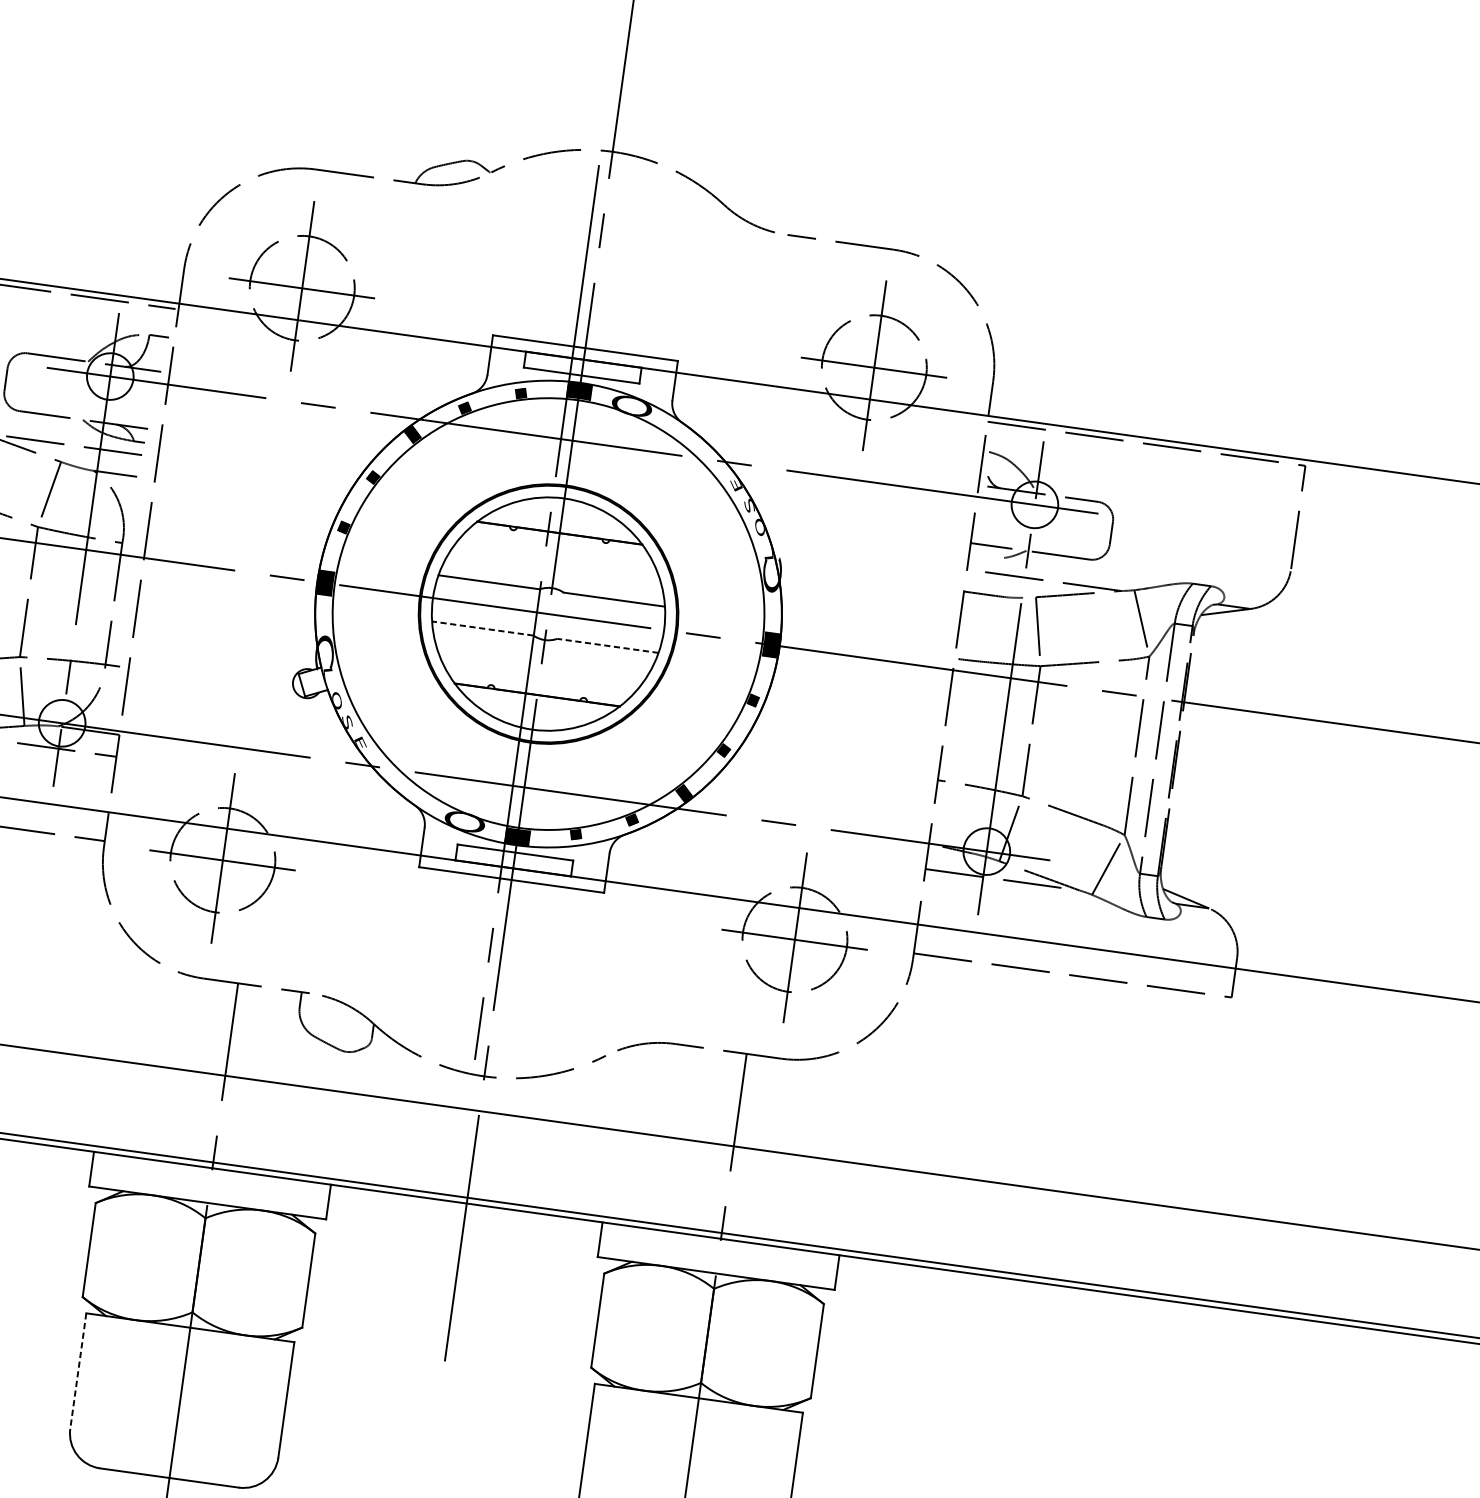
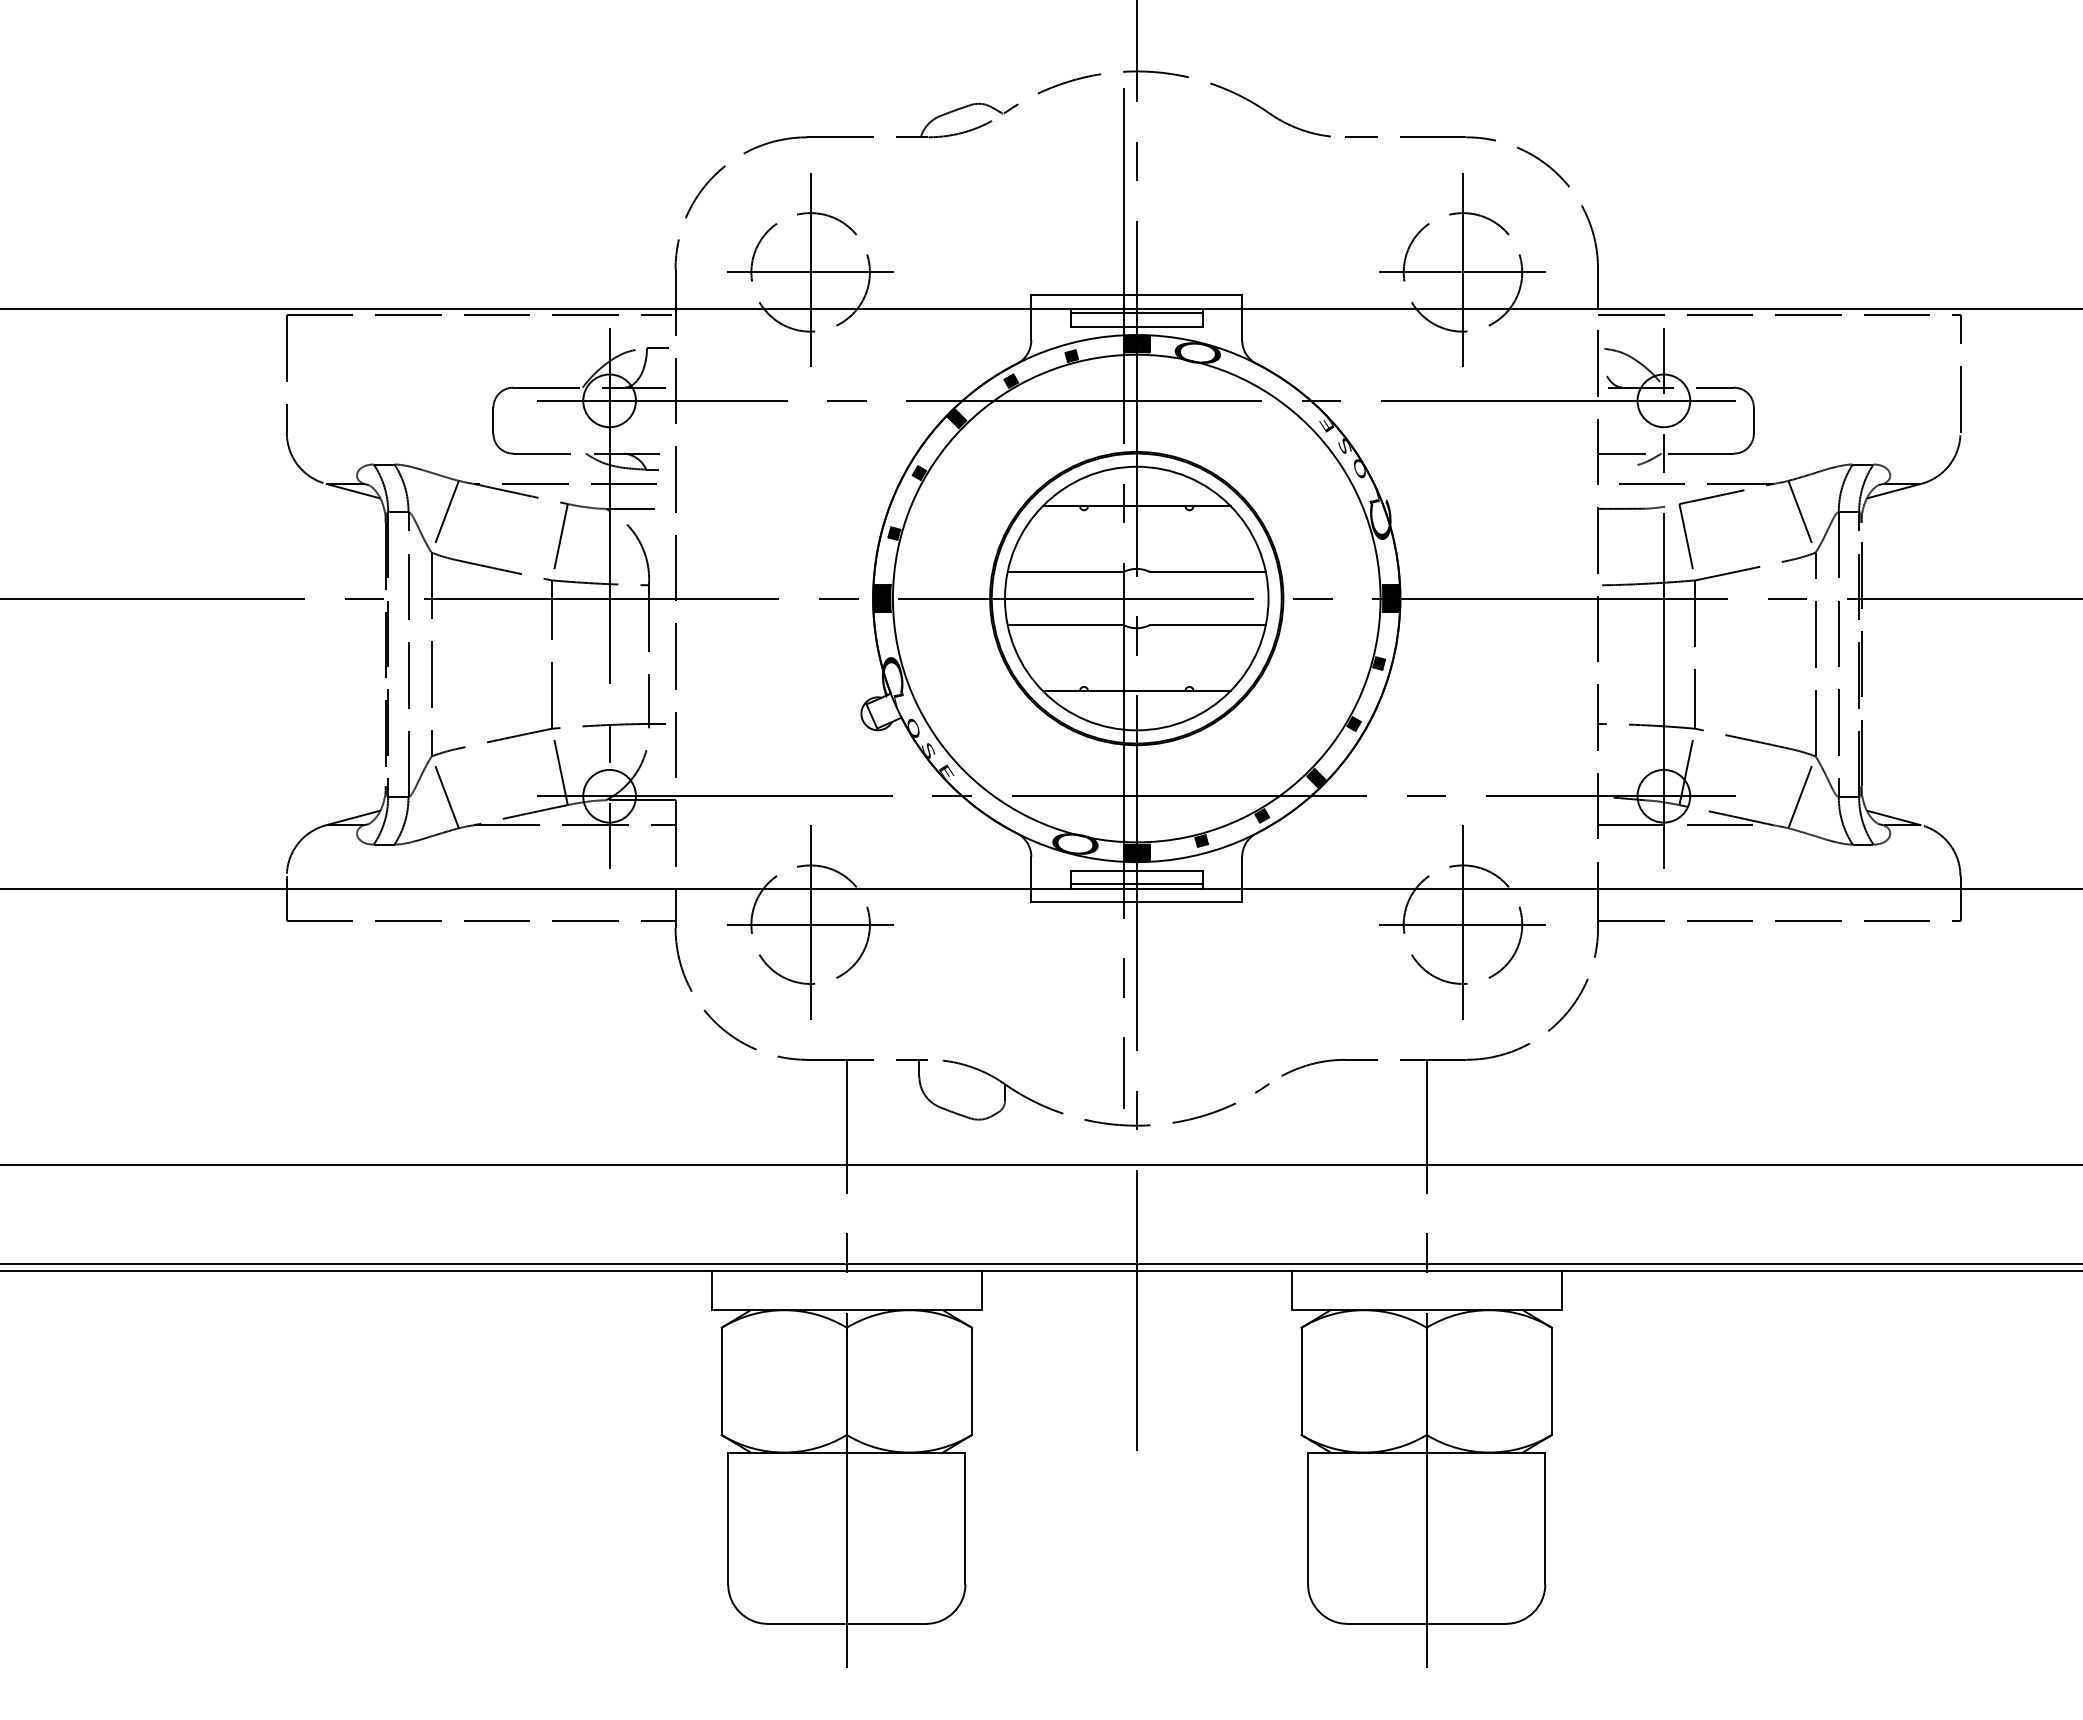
line: (583, 364) -> (1136, 313), added
line: (482, 628) -> (1065, 624), dashed -> solid
line: (608, 645) -> (1208, 624), dashed -> solid
line: (513, 863) -> (1136, 883), added
line: (78, 1371) -> (728, 1518), dashed -> solid

